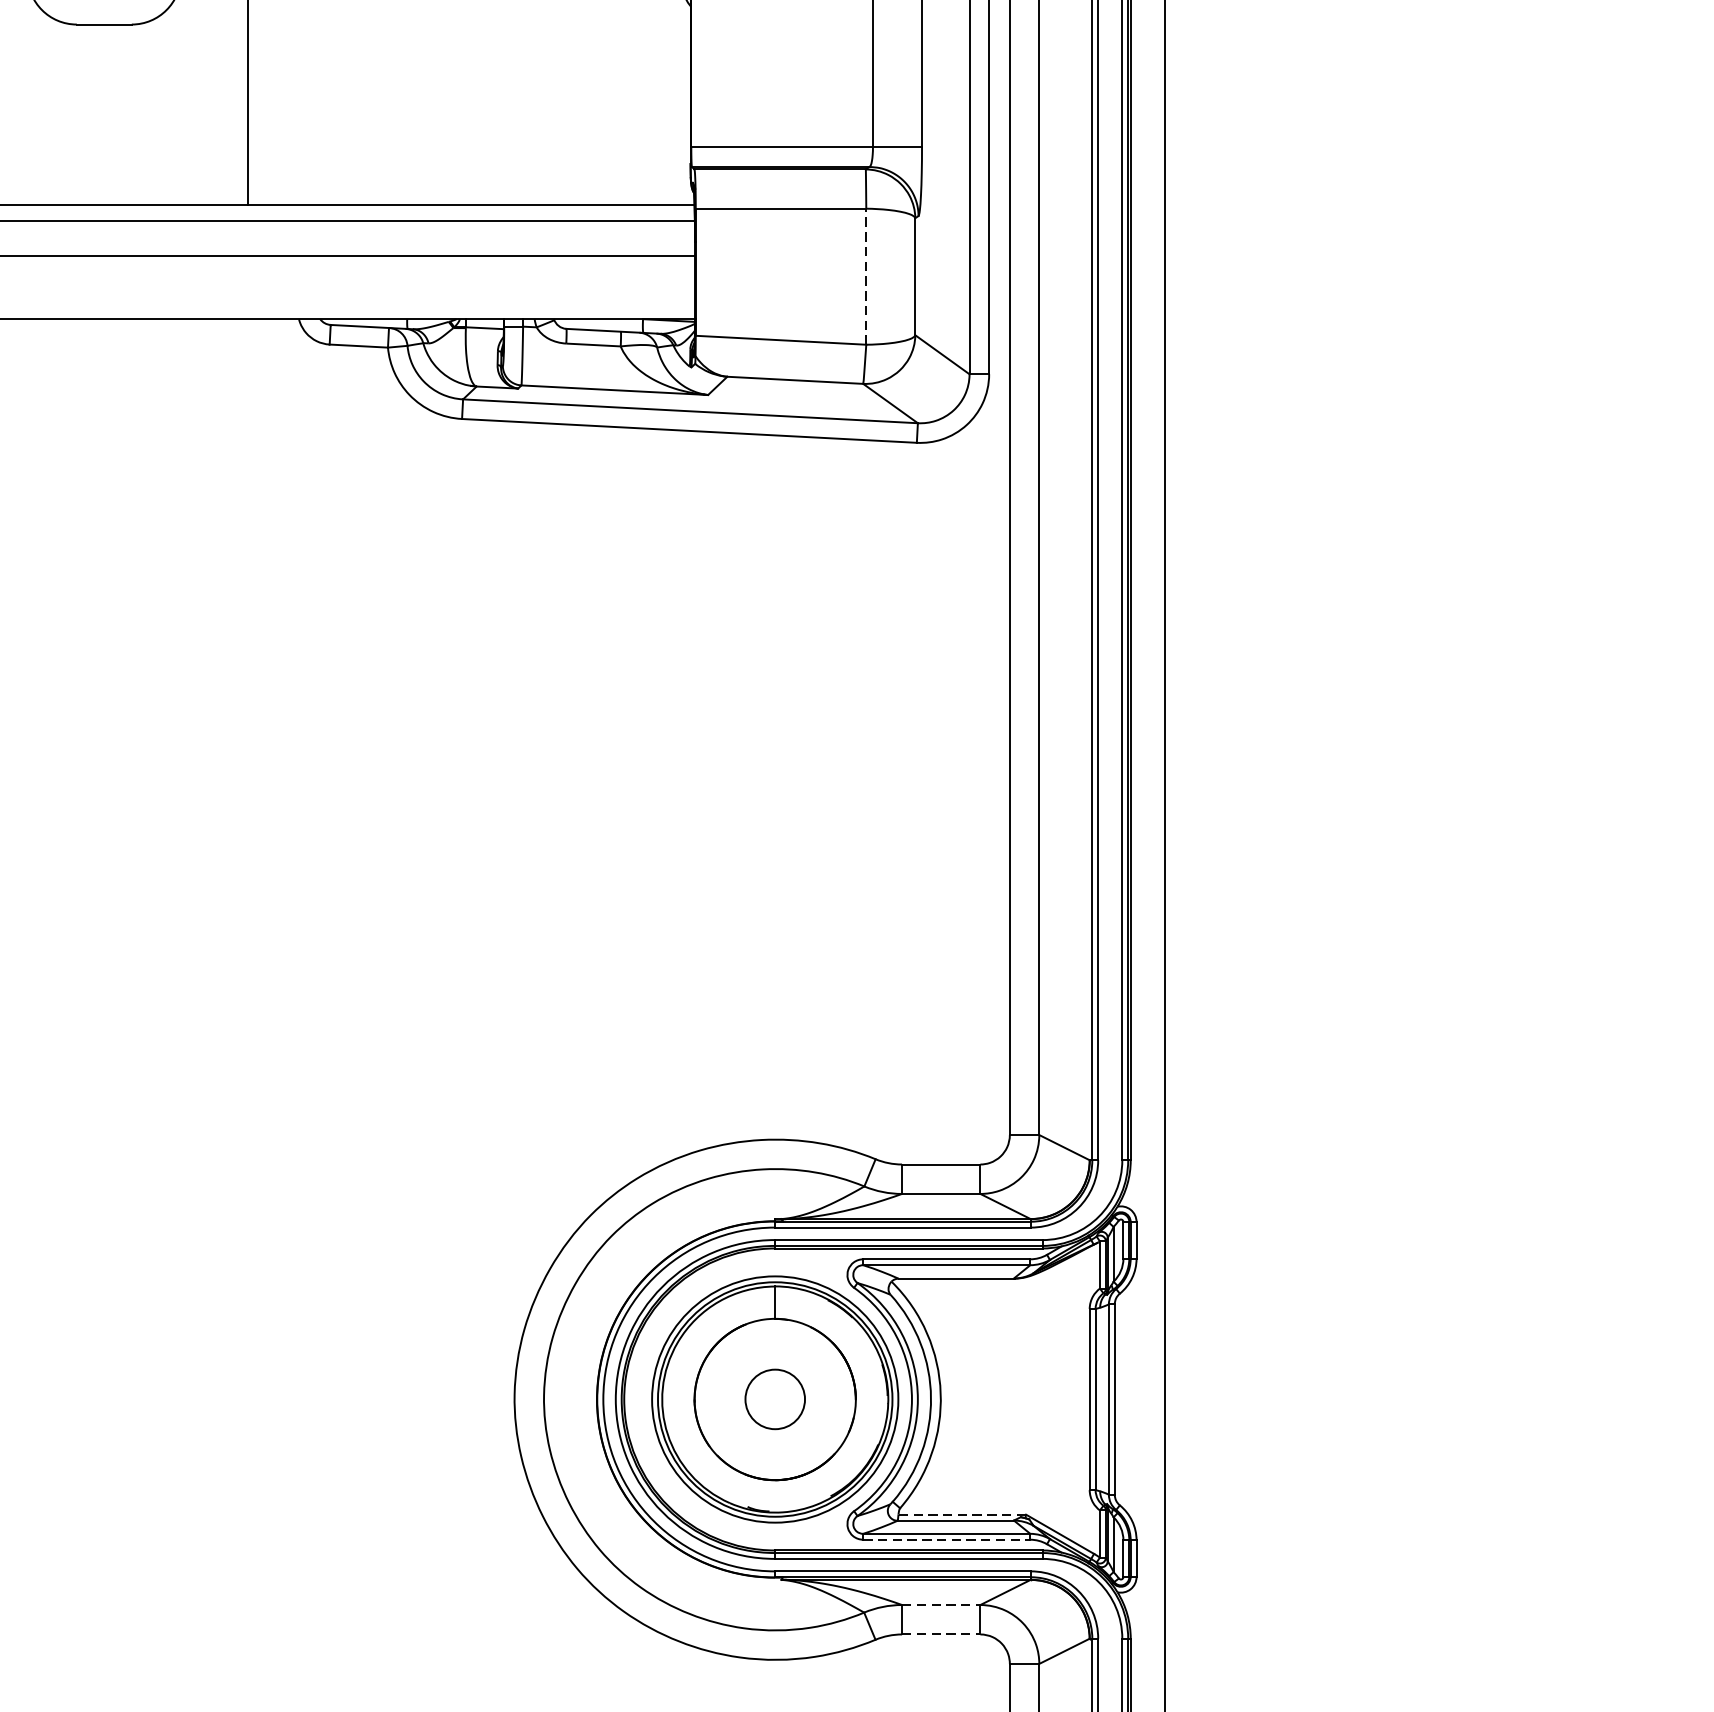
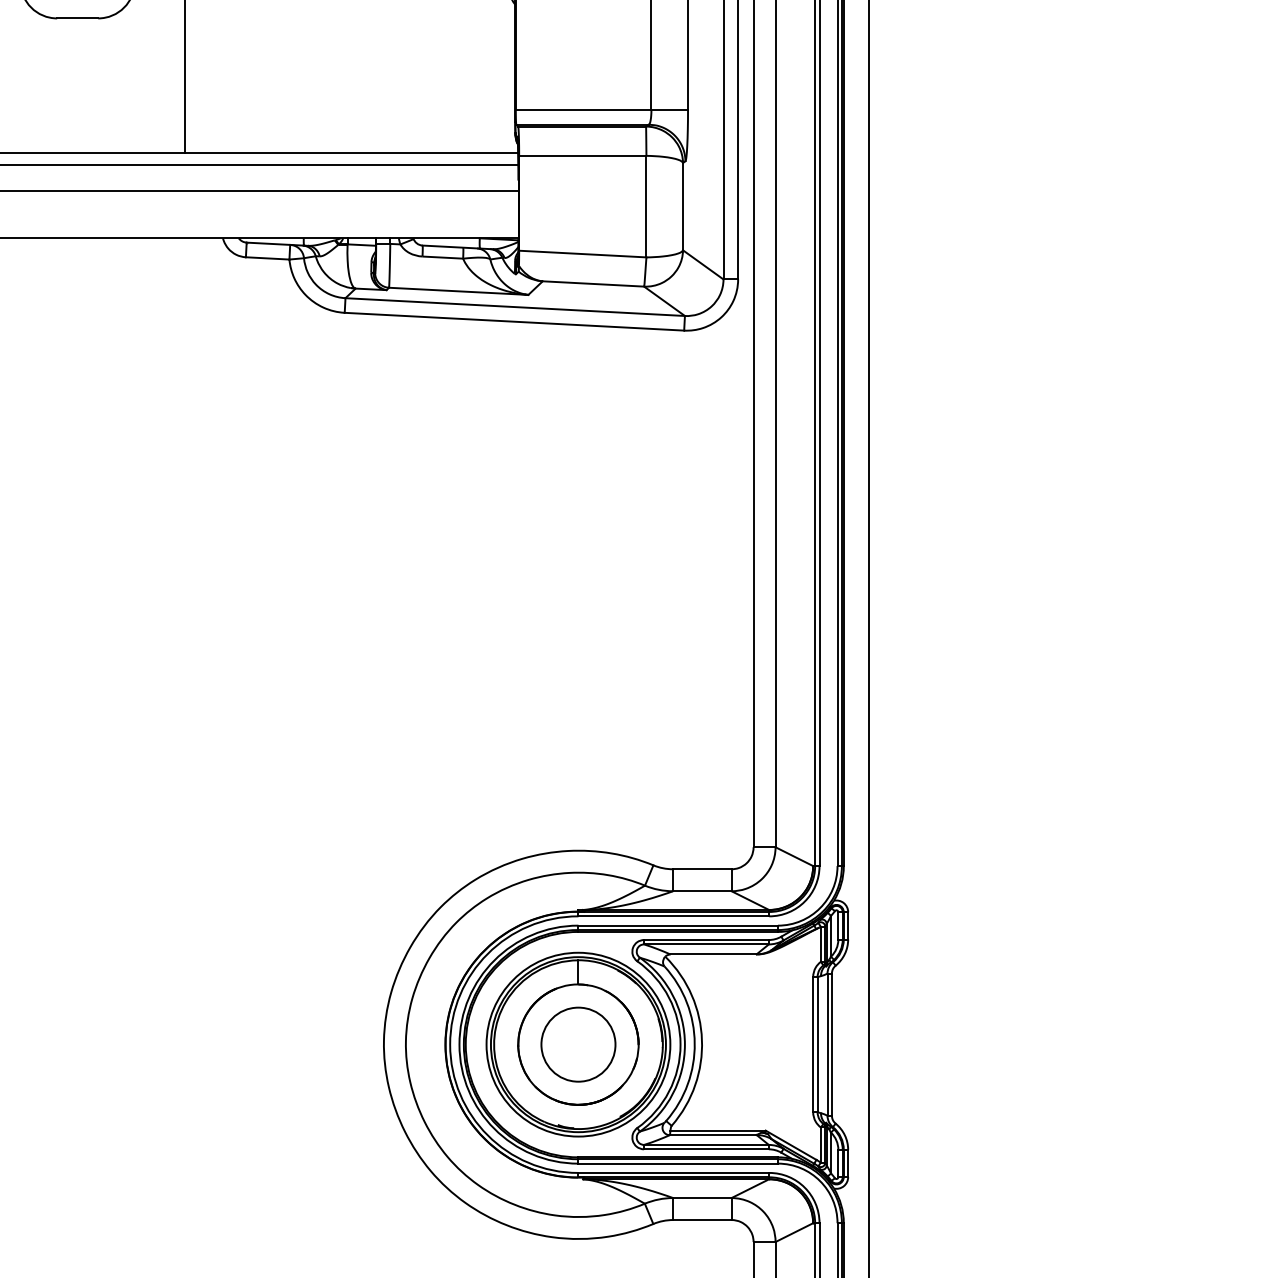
line: (866, 276) -> (646, 206), dashed -> solid
circle: (775, 1399) -> (578, 1044), size x1.67
line: (962, 1514) -> (718, 1130), dashed -> solid
line: (946, 1539) -> (706, 1149), dashed -> solid
line: (941, 1605) -> (702, 1198), dashed -> solid
line: (941, 1635) -> (702, 1220), dashed -> solid

